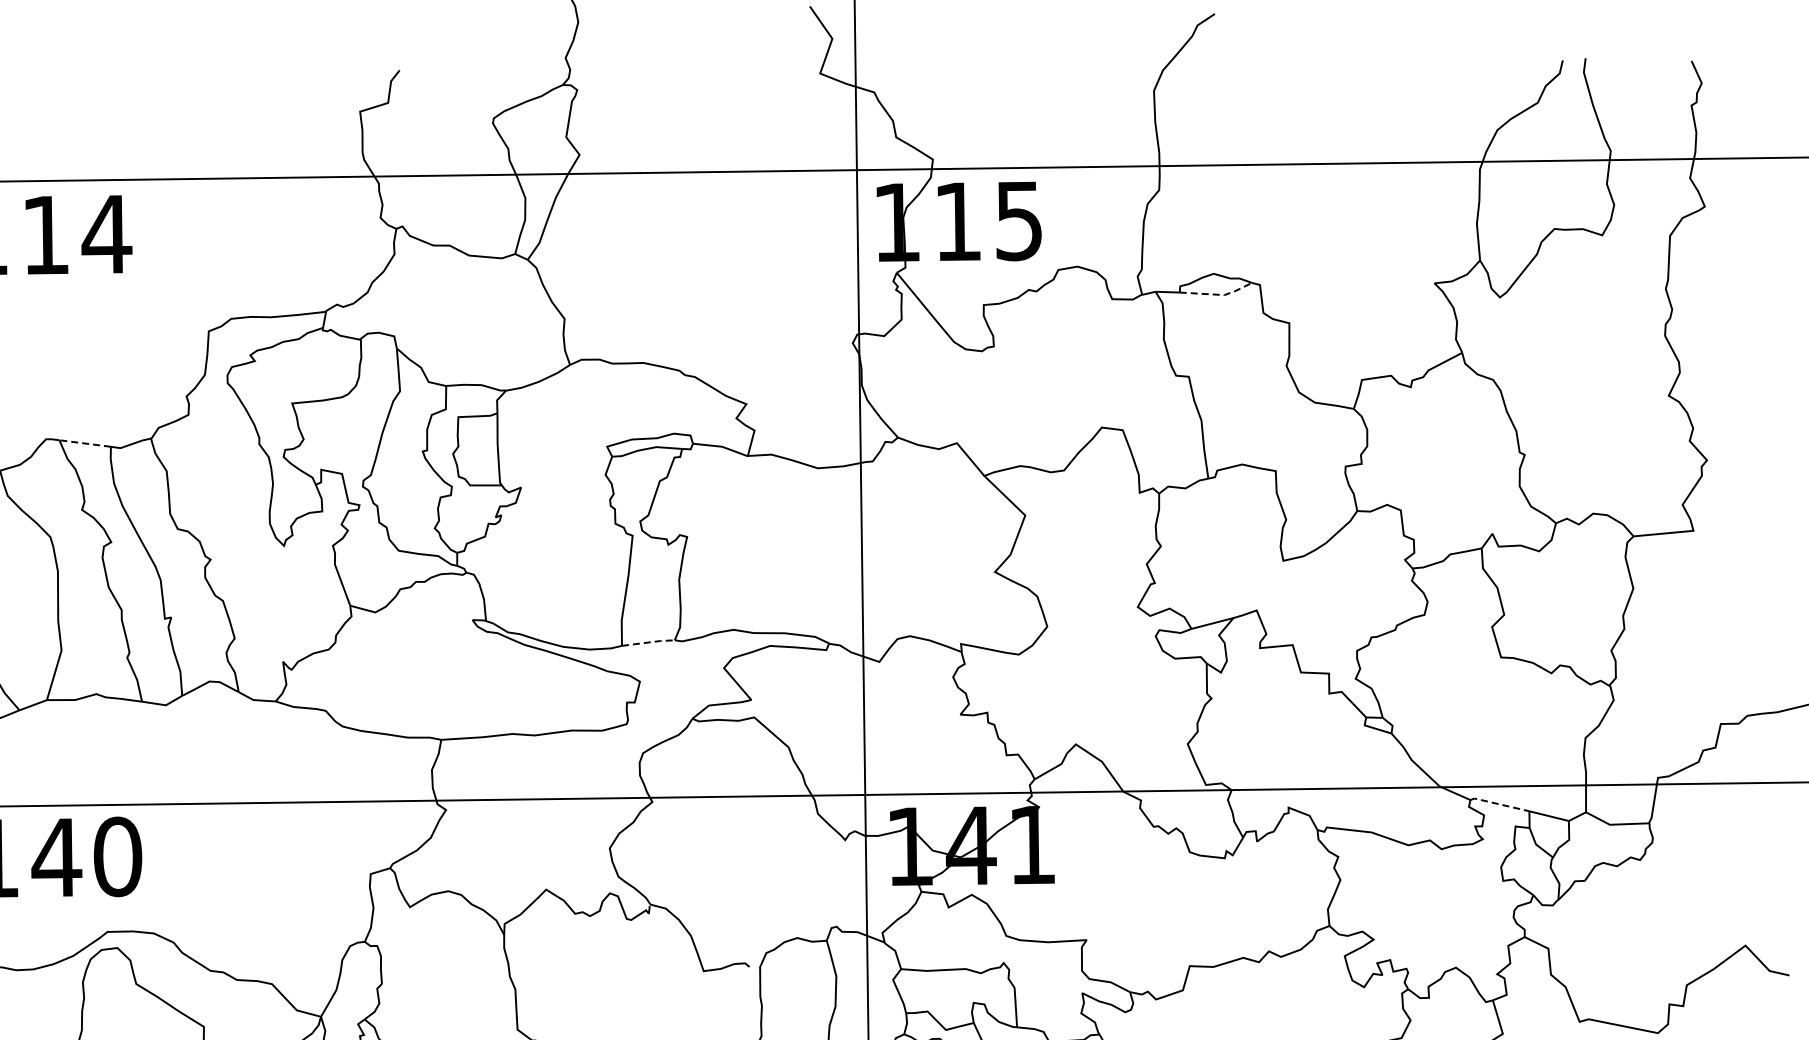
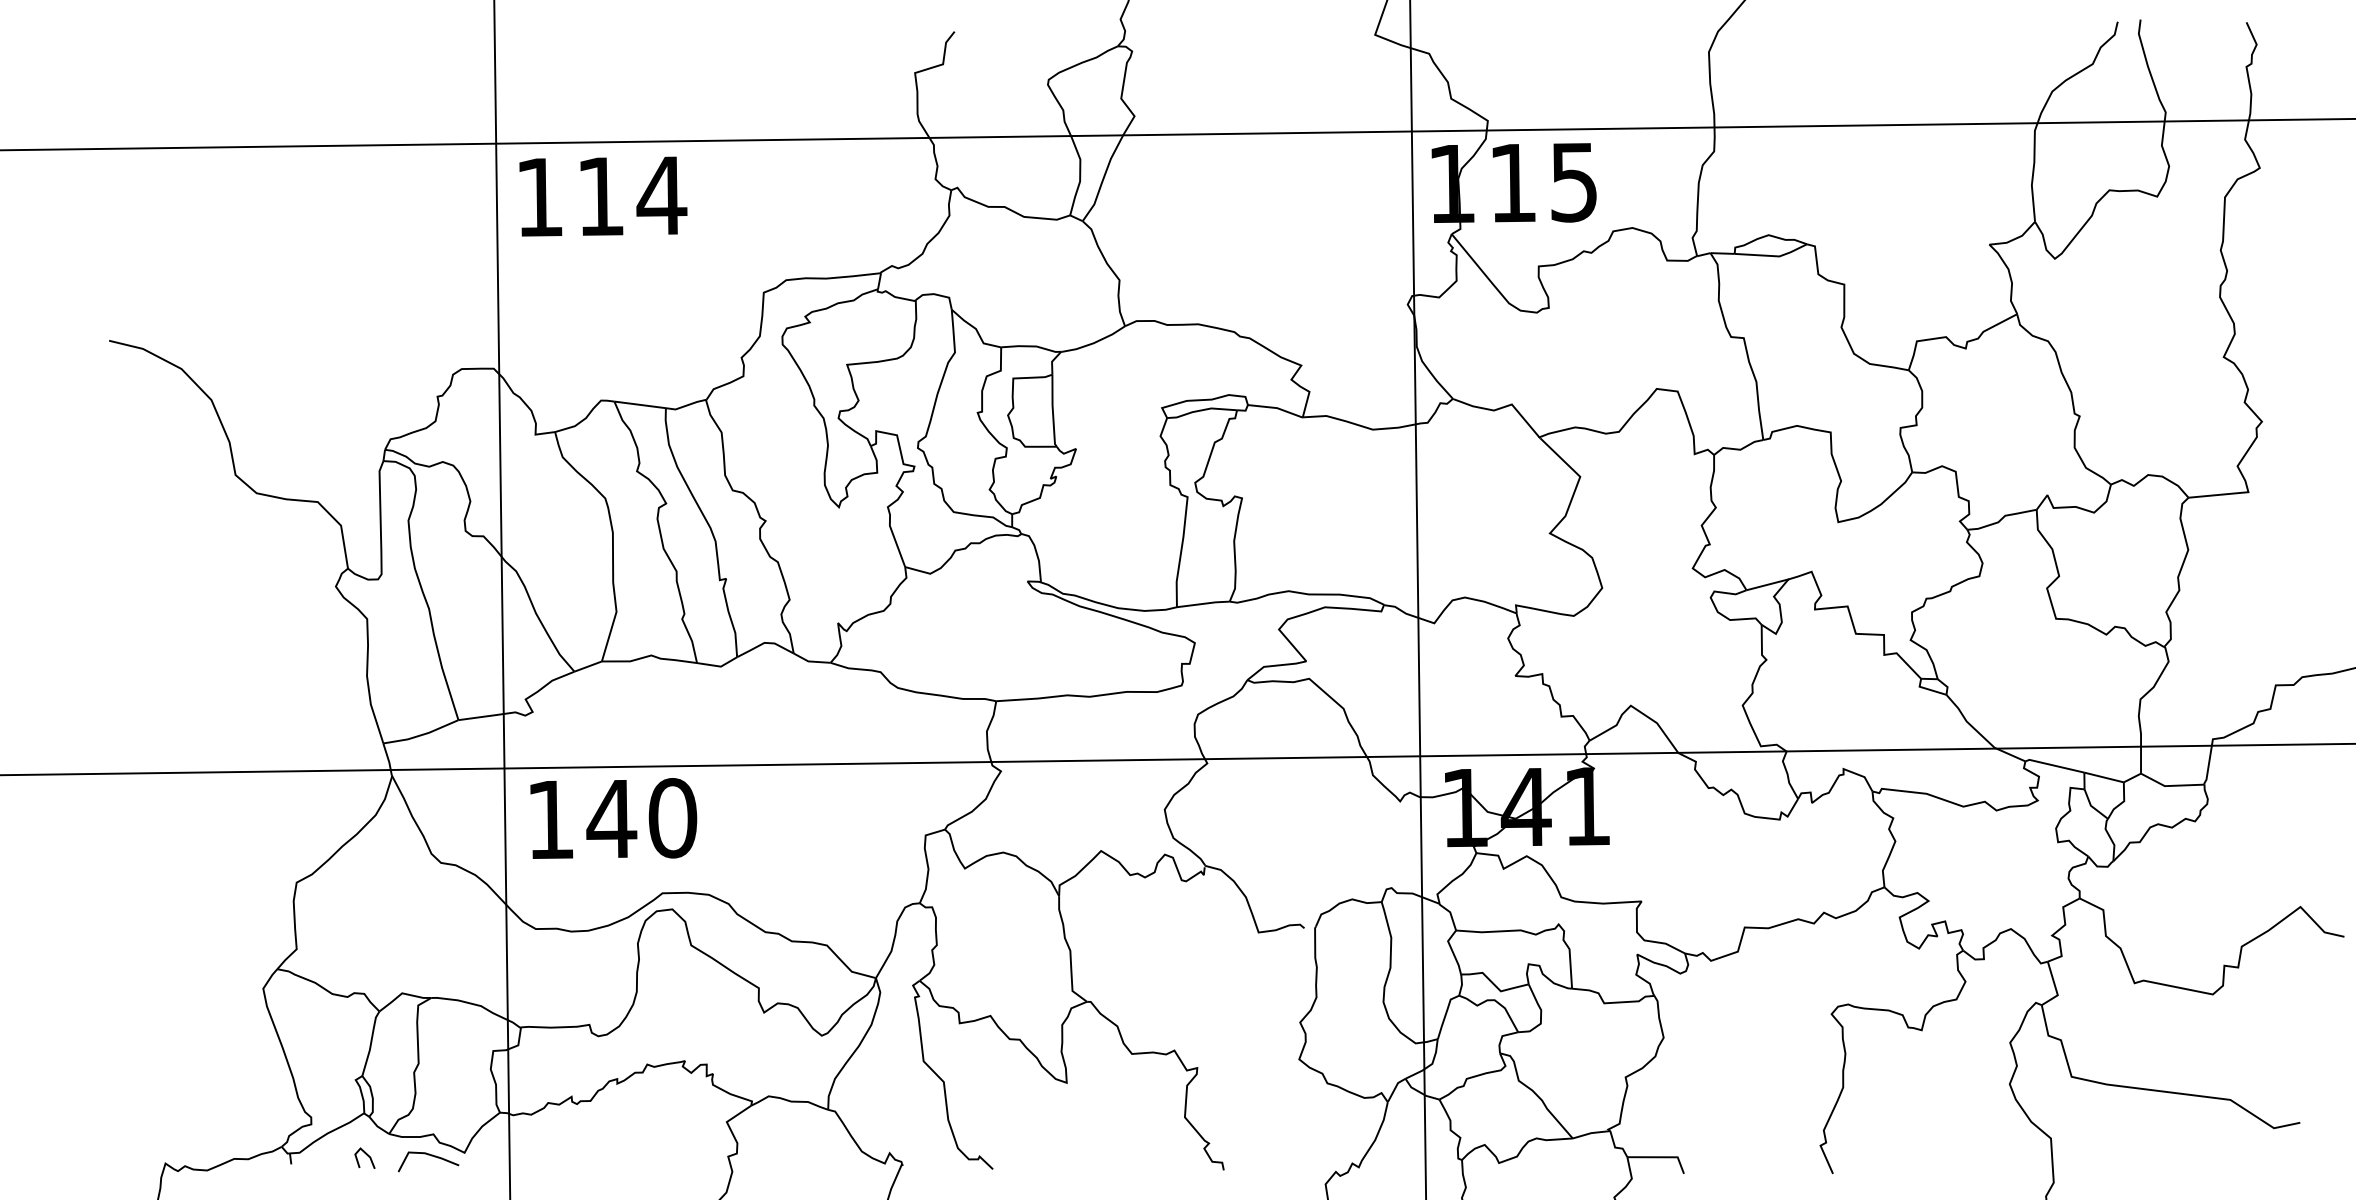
line: (1219, 295) -> (1774, 256), dashed -> solid
line: (84, 443) -> (639, 404), dashed -> solid
line: (649, 642) -> (1204, 603), dashed -> solid
line: (1499, 804) -> (2054, 765), dashed -> solid

